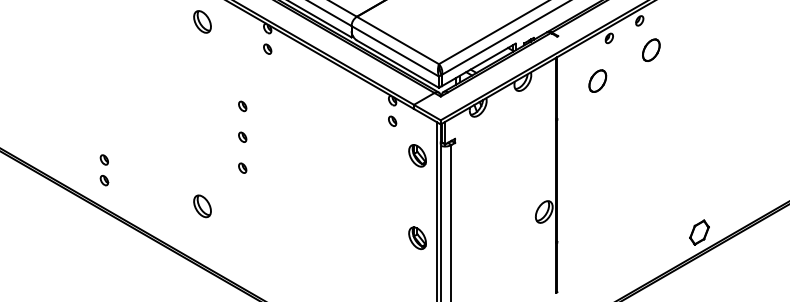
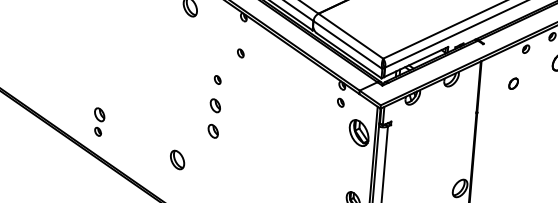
part: (267, 48) -> (240, 52), moved
part: (597, 80) -> (513, 83), size x0.6
part: (242, 136) -> (215, 104), size x1.6
part: (417, 155) -> (359, 132), size x1.4
part: (103, 159) -> (98, 114), size x1.6
part: (242, 167) -> (213, 130), size x1.6

